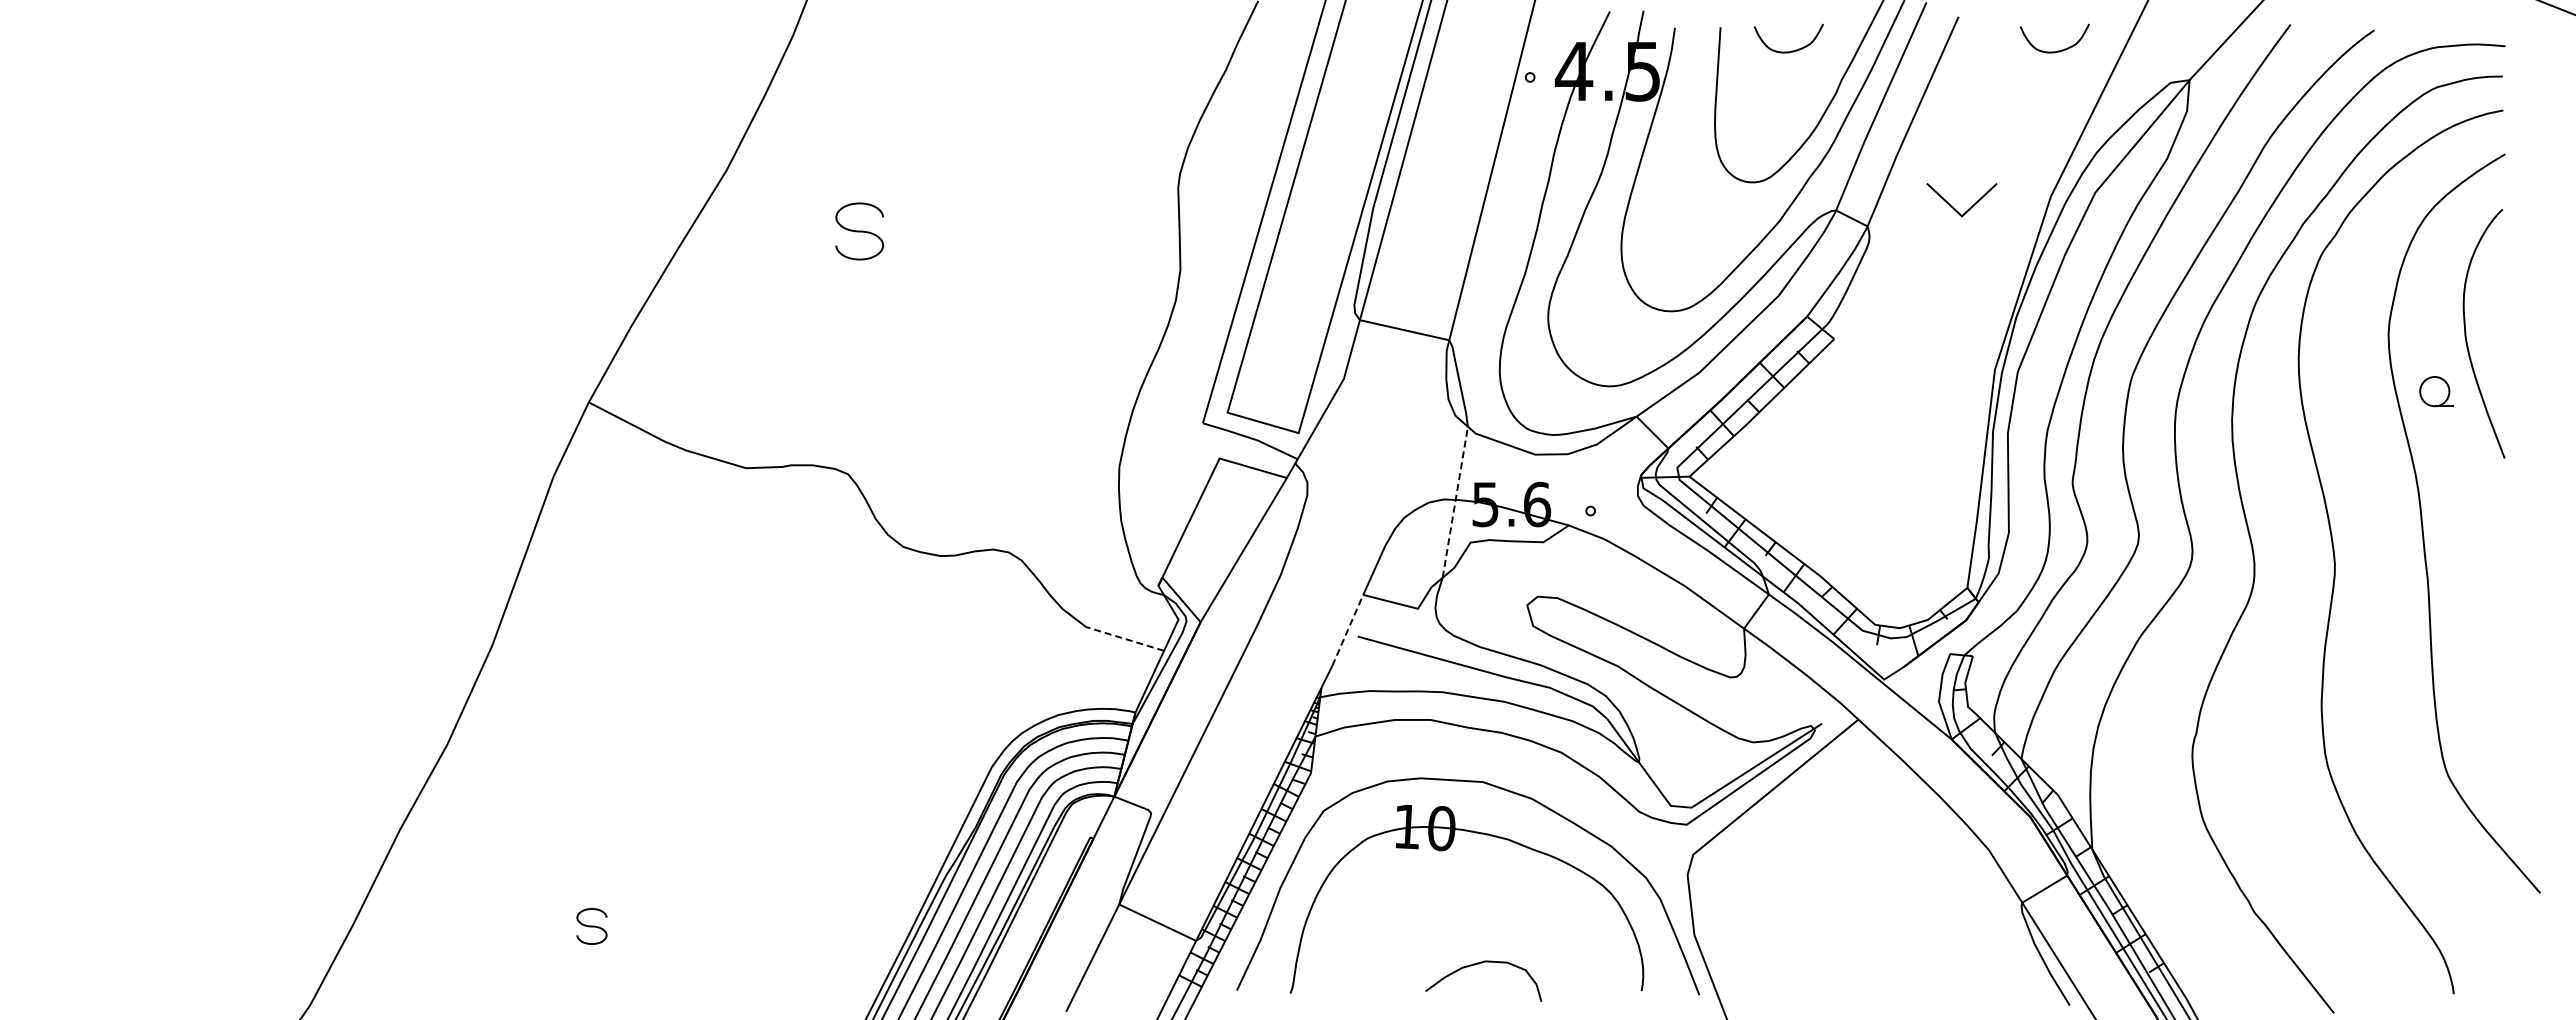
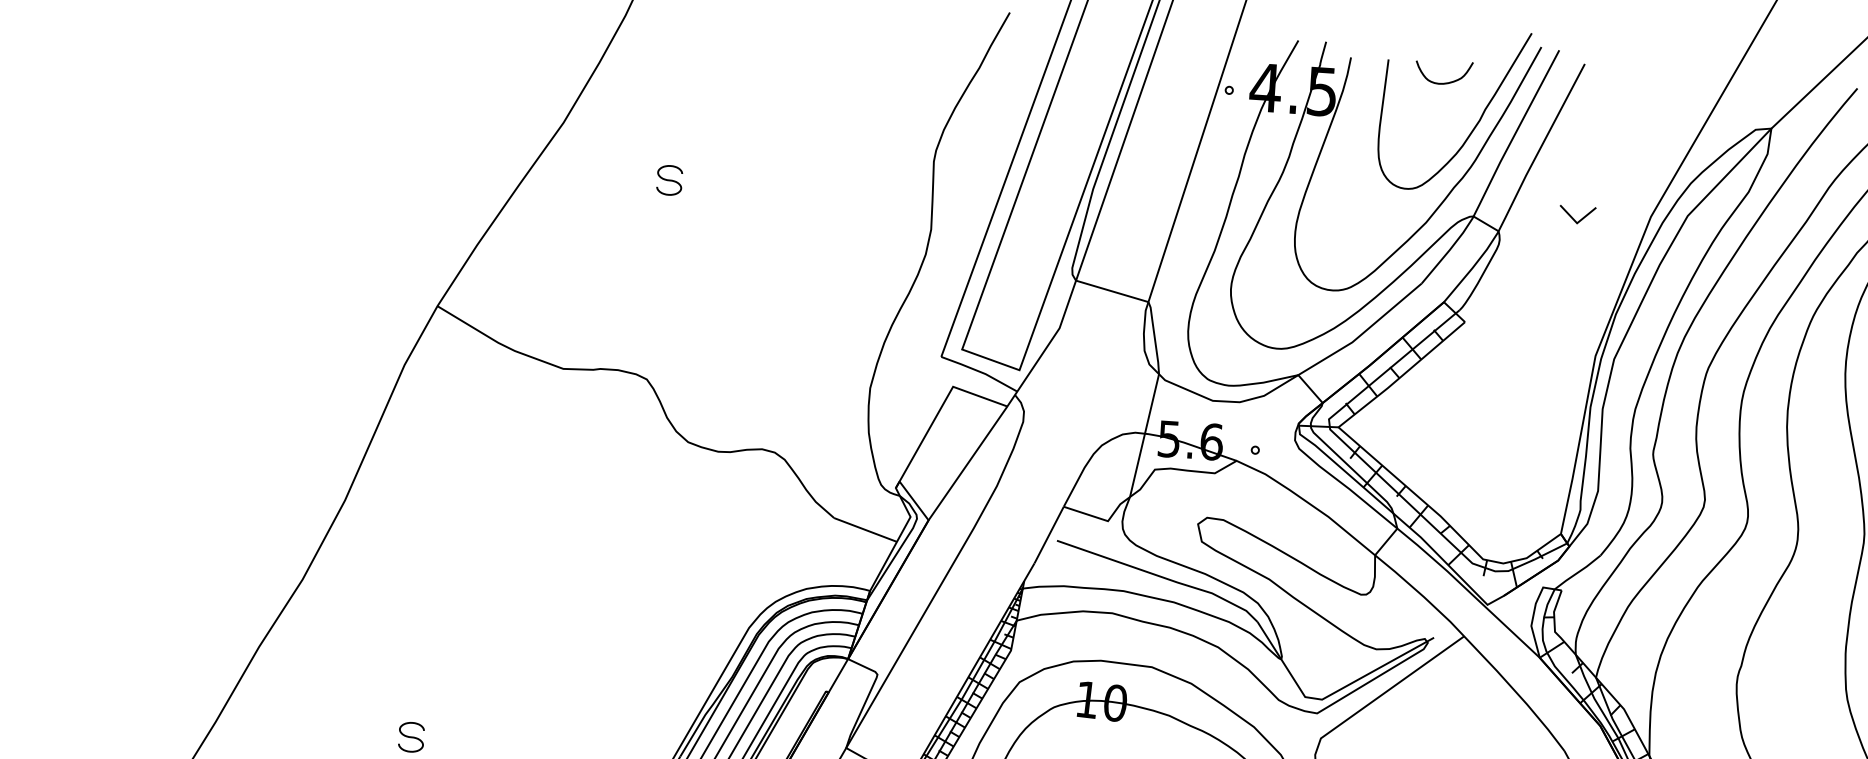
curve: (2057, 50) -> (1664, 97), removed
part: (1961, 200) -> (1577, 215), size x0.62
part: (859, 231) -> (669, 180), size x0.62
line: (1455, 502) -> (1144, 435), dashed -> solid
line: (1347, 630) -> (1048, 535), dashed -> solid
line: (1125, 638) -> (865, 529), dashed -> solid

